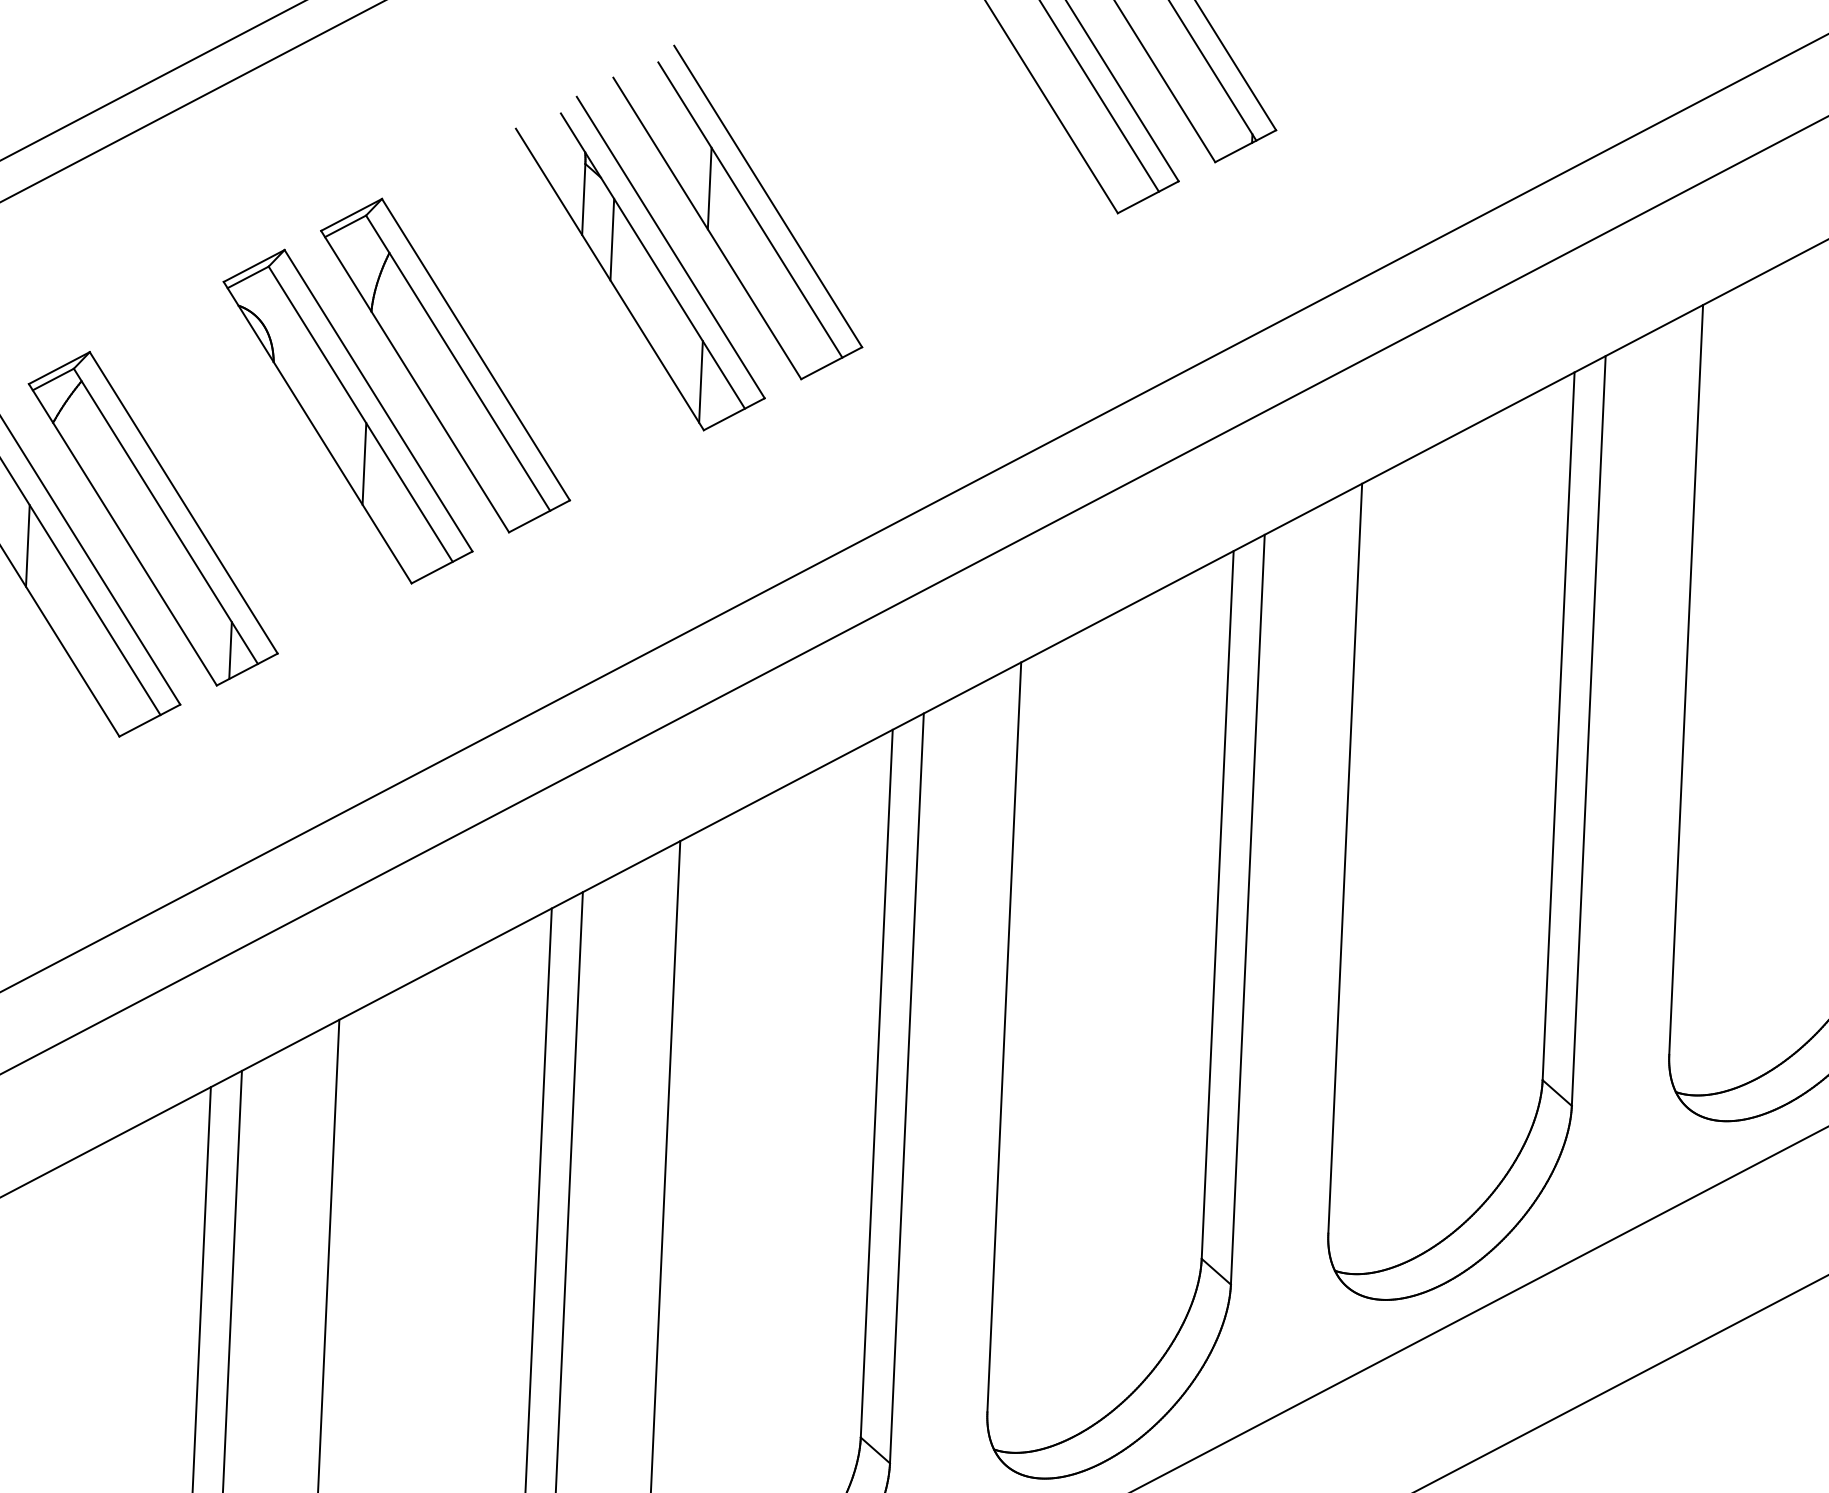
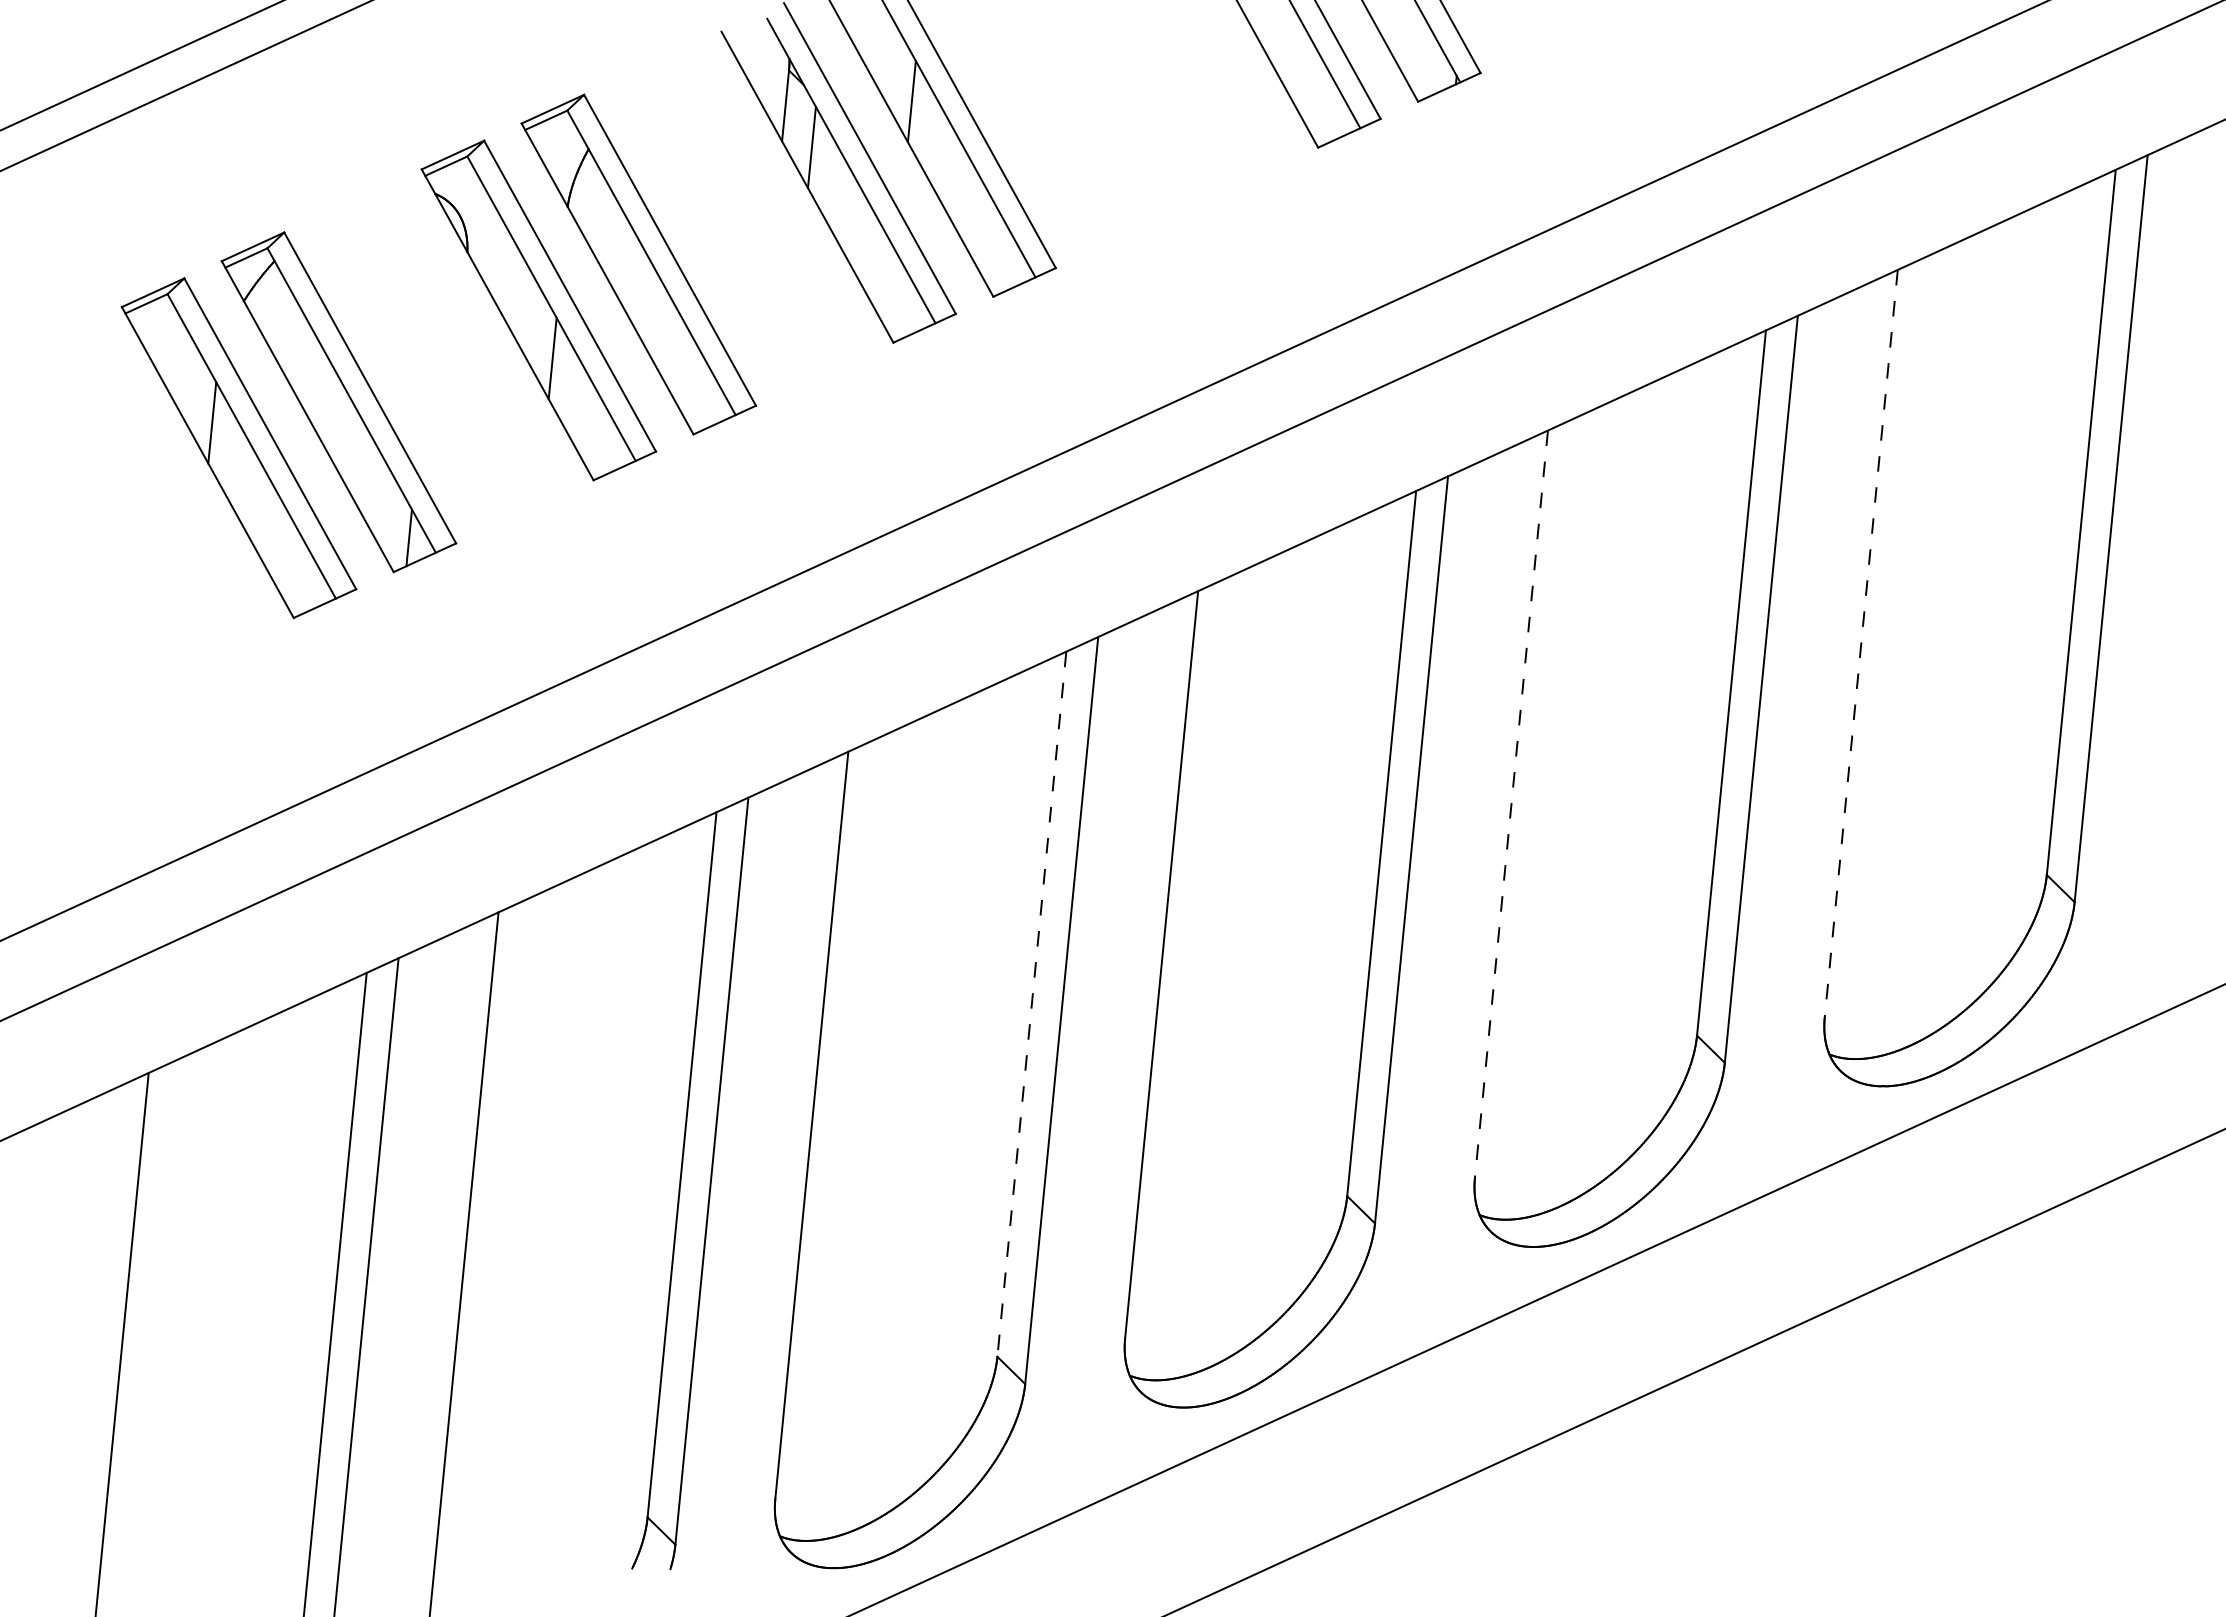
line: (701, 381) -> (893, 293), removed
line: (1686, 680) -> (1861, 643), solid -> dashed
line: (1345, 859) -> (1511, 804), solid -> dashed
line: (876, 1083) -> (1031, 1004), solid -> dashed

